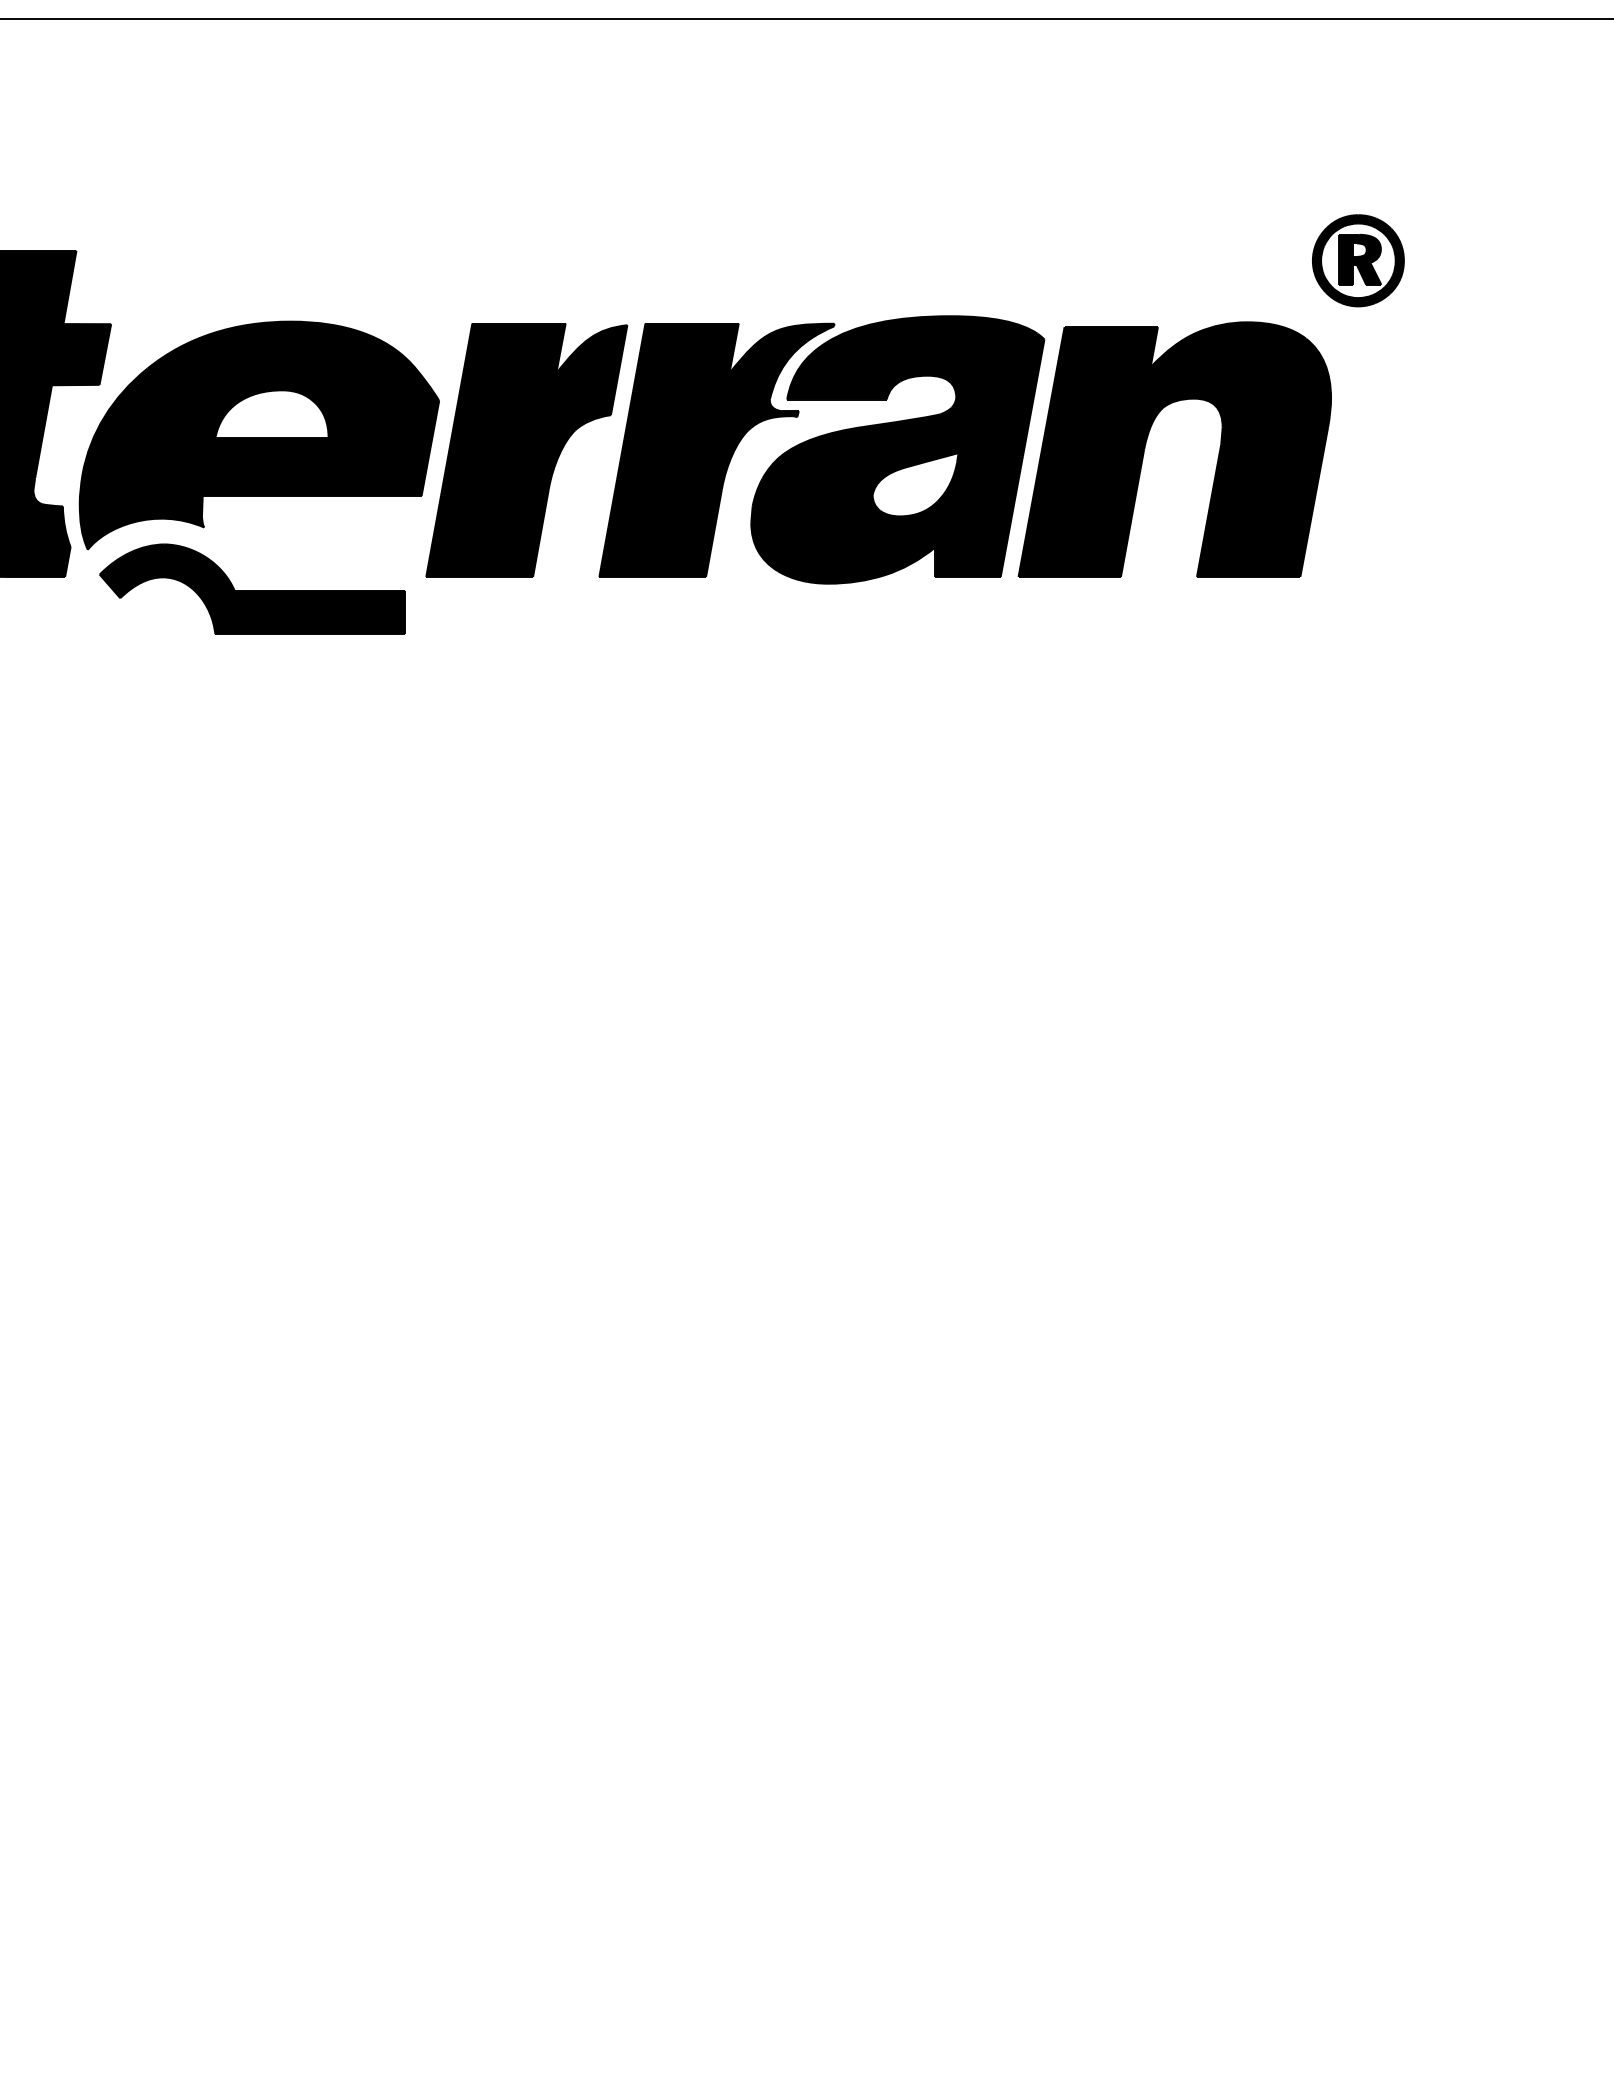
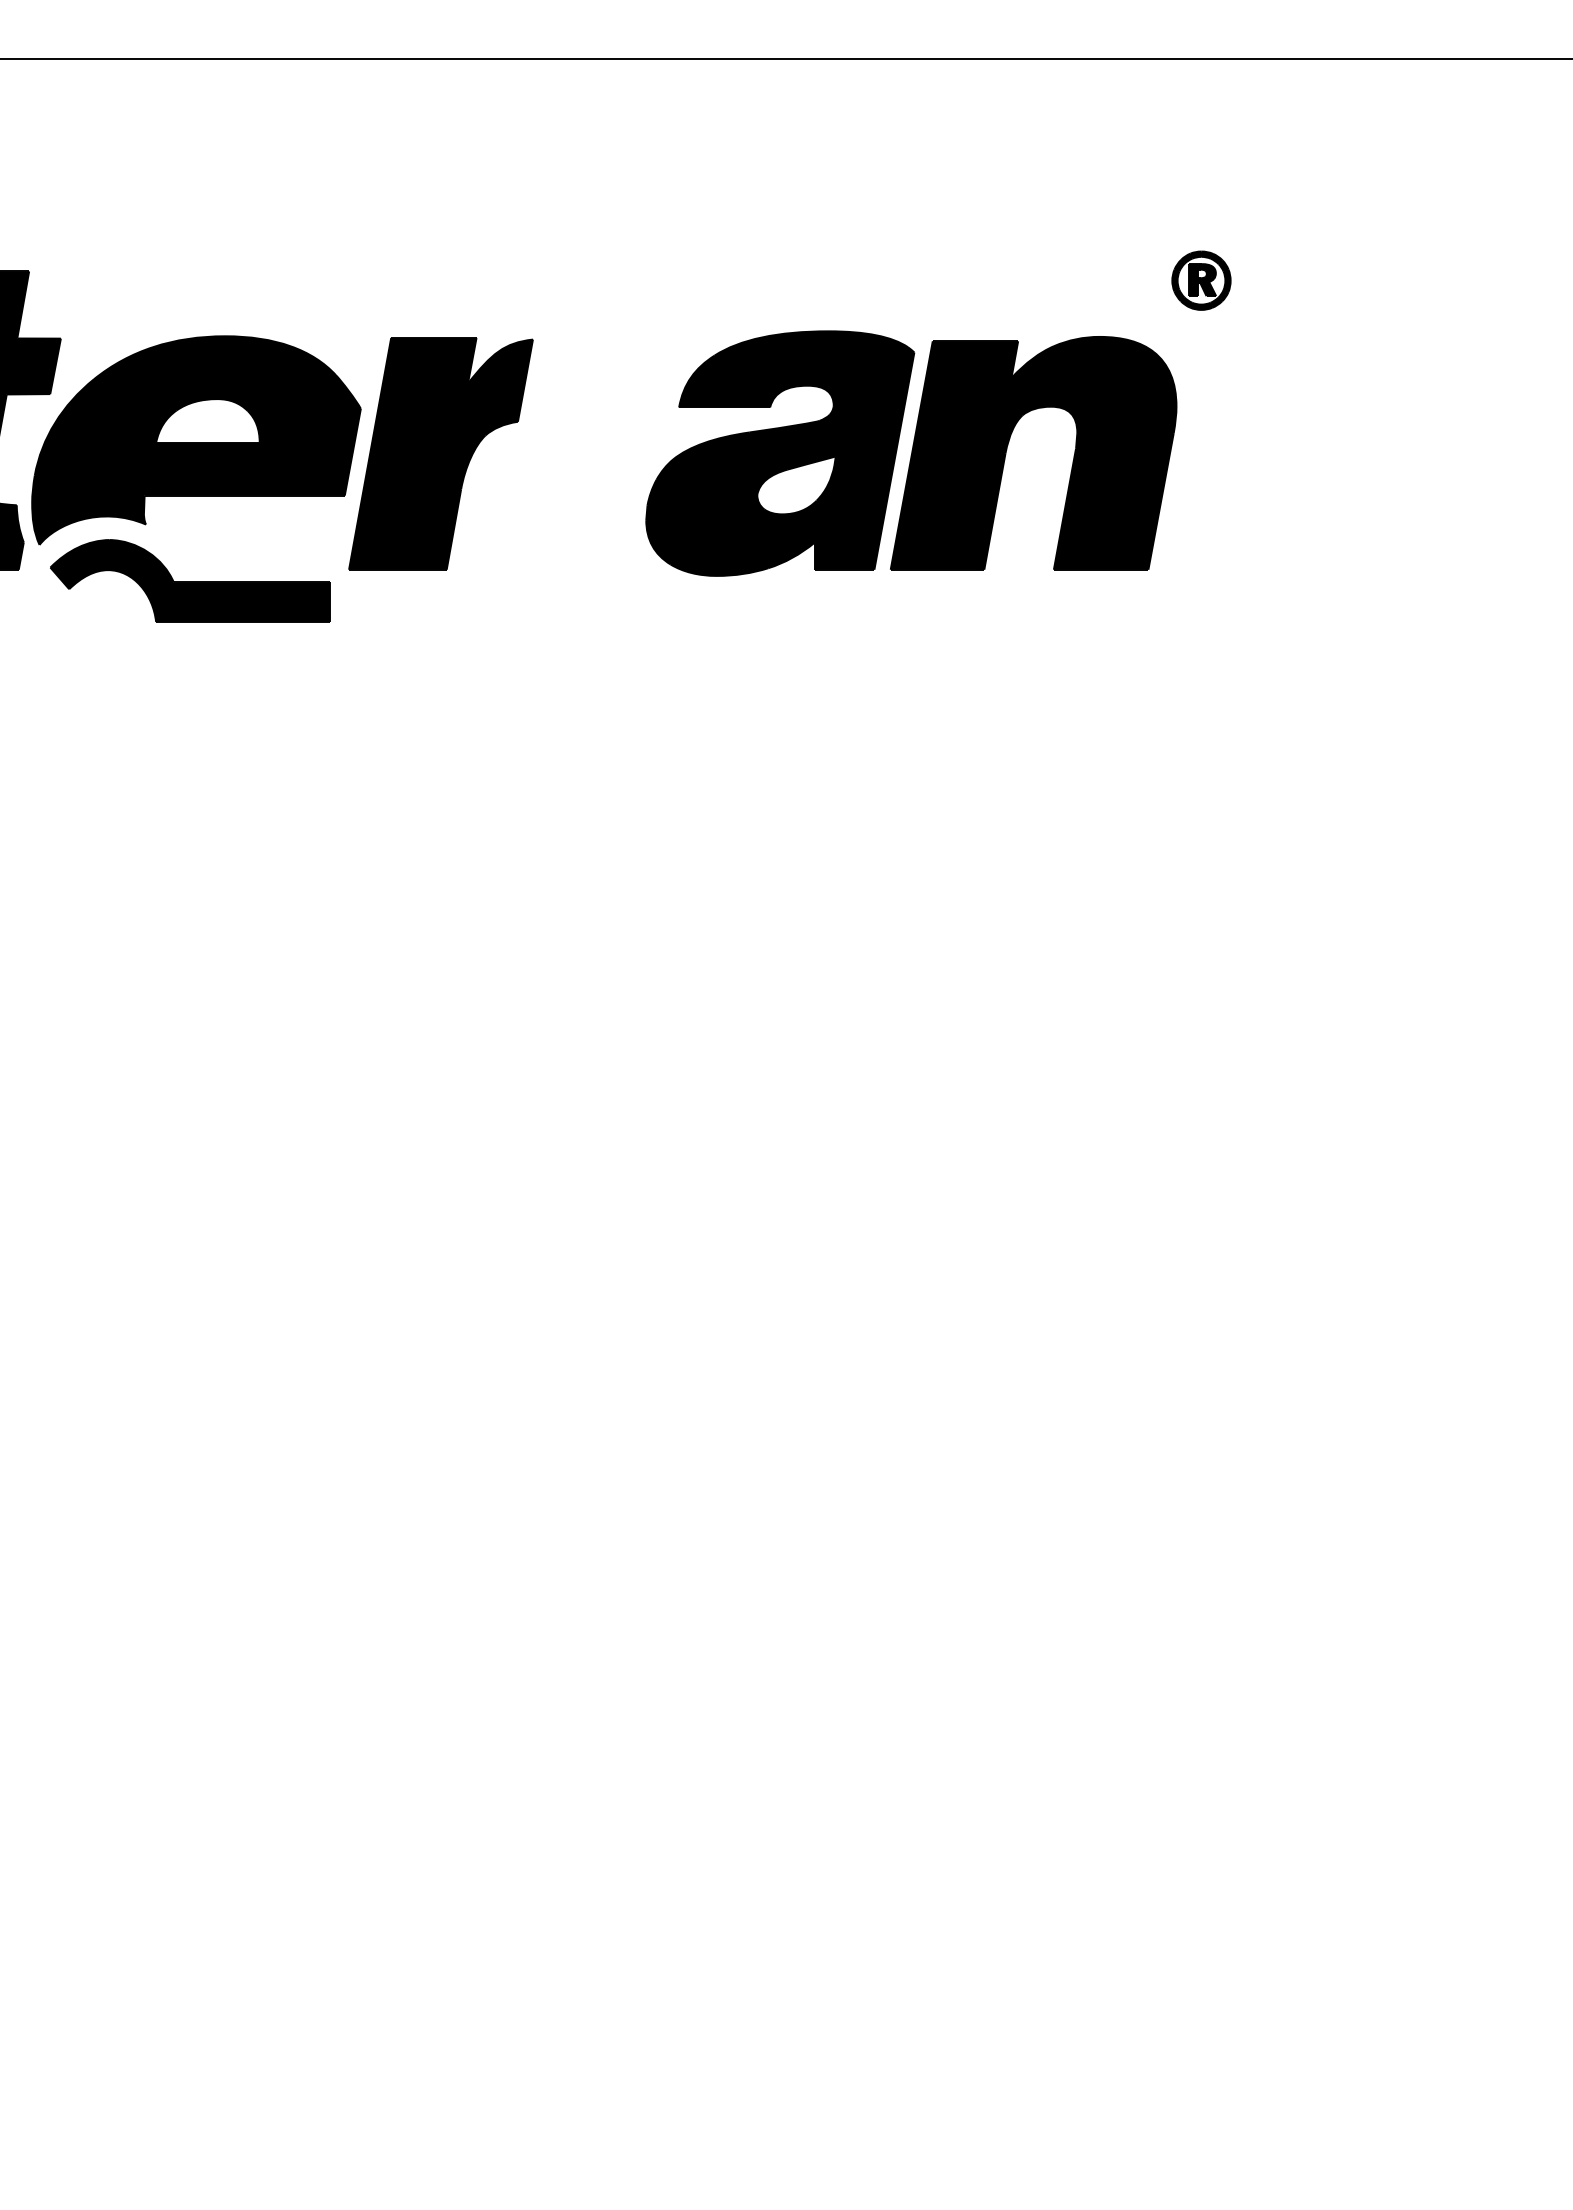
part: (1358, 260) -> (1201, 280), size x0.7
part: (716, 449) -> (614, 453), removed

